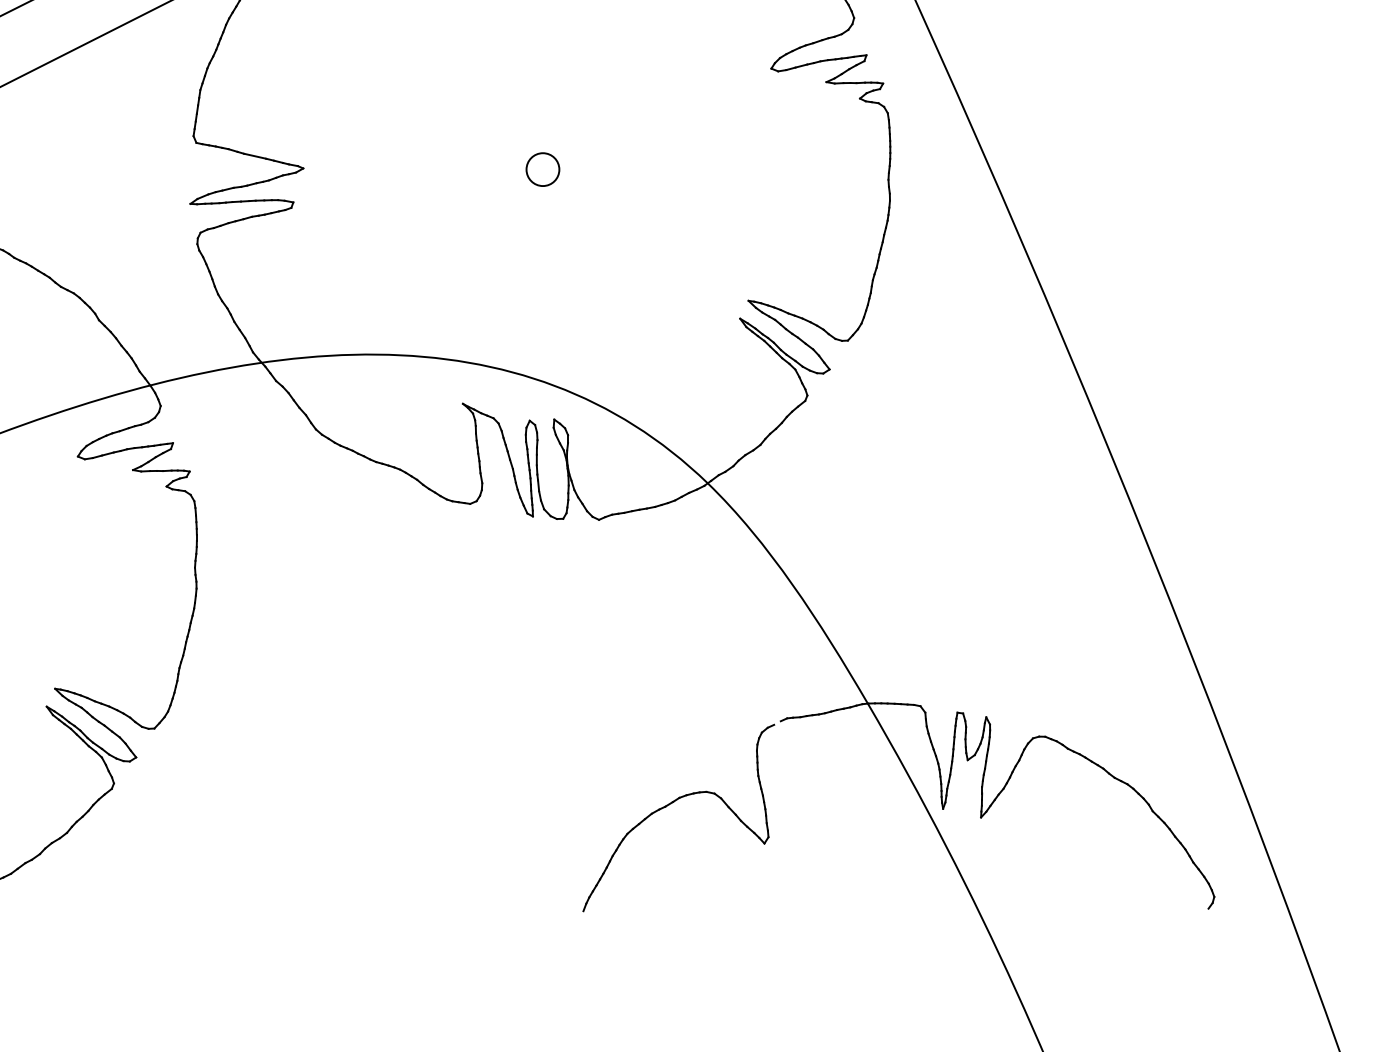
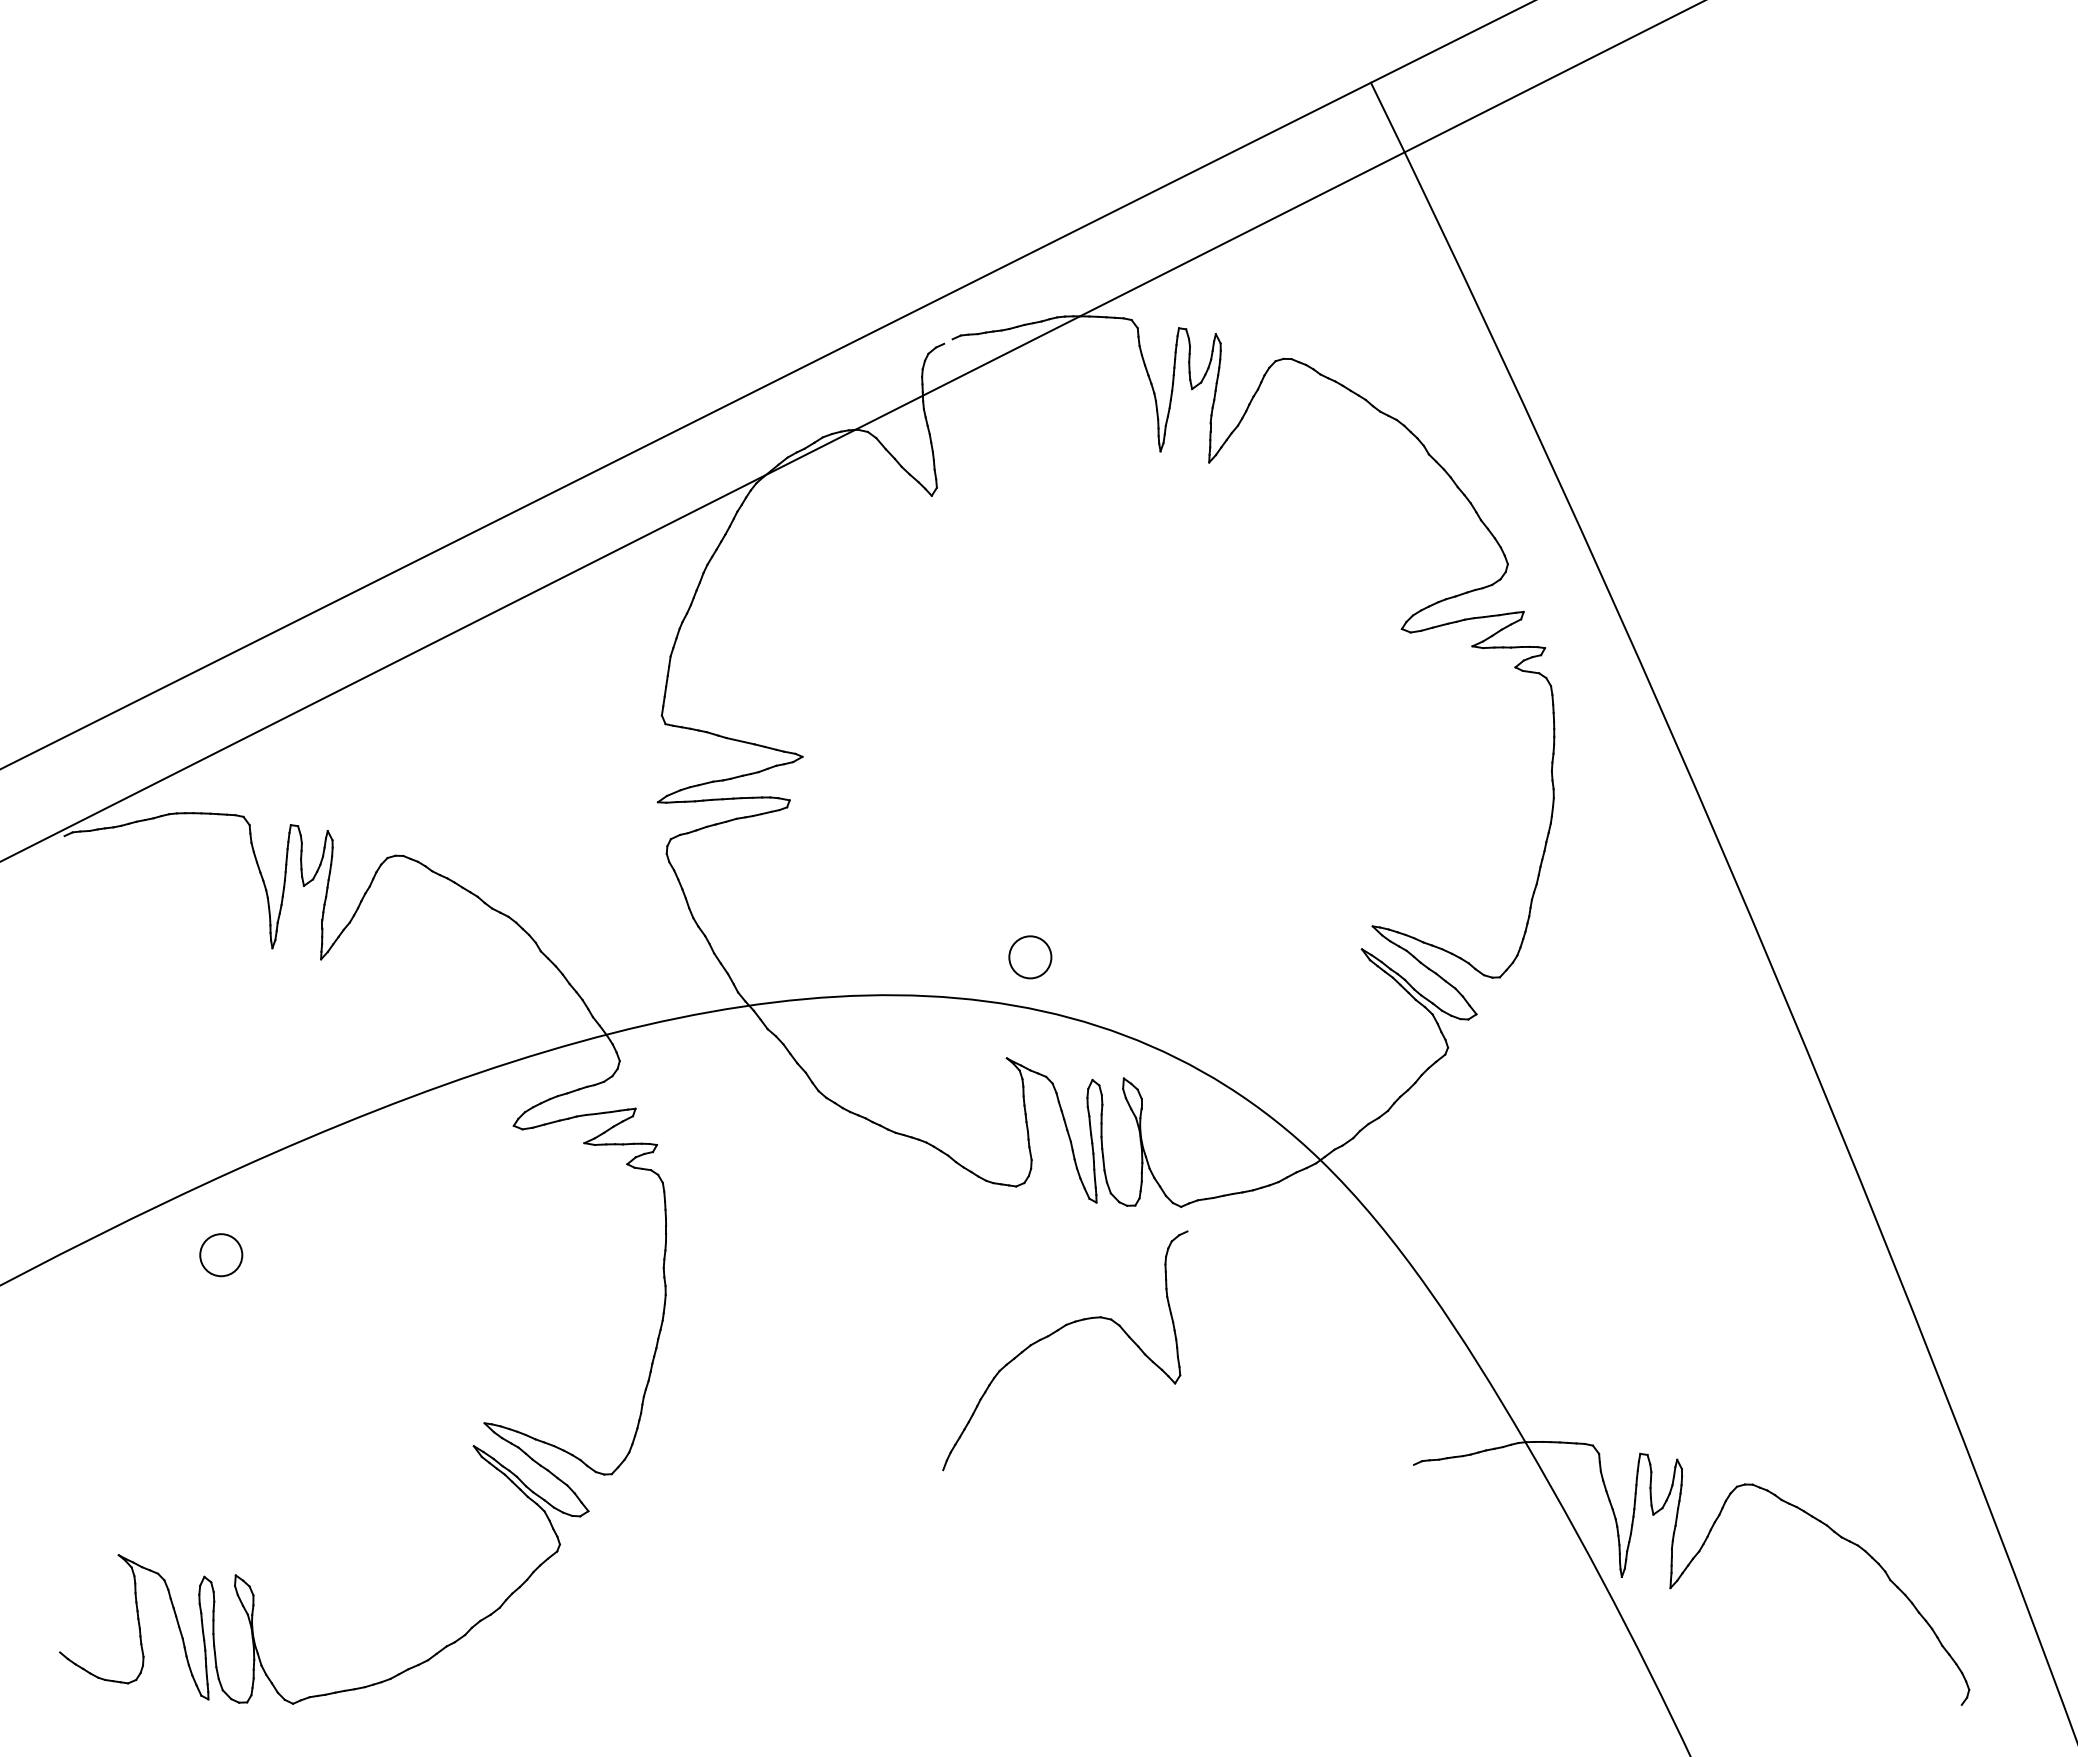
circle: (543, 169) -> (1030, 957), moved
part: (669, 805) -> (1053, 1334), moved

